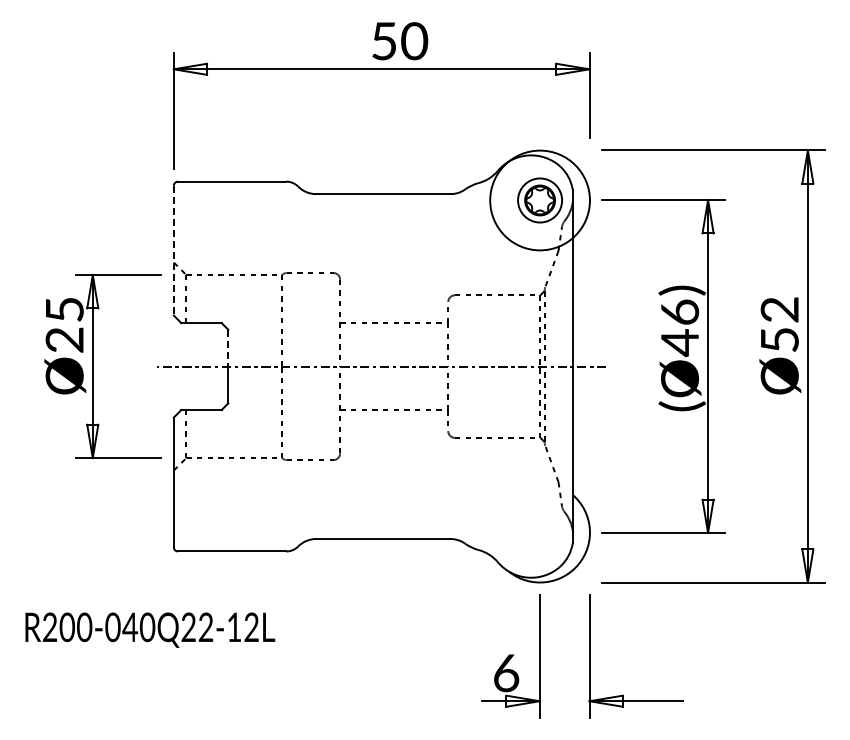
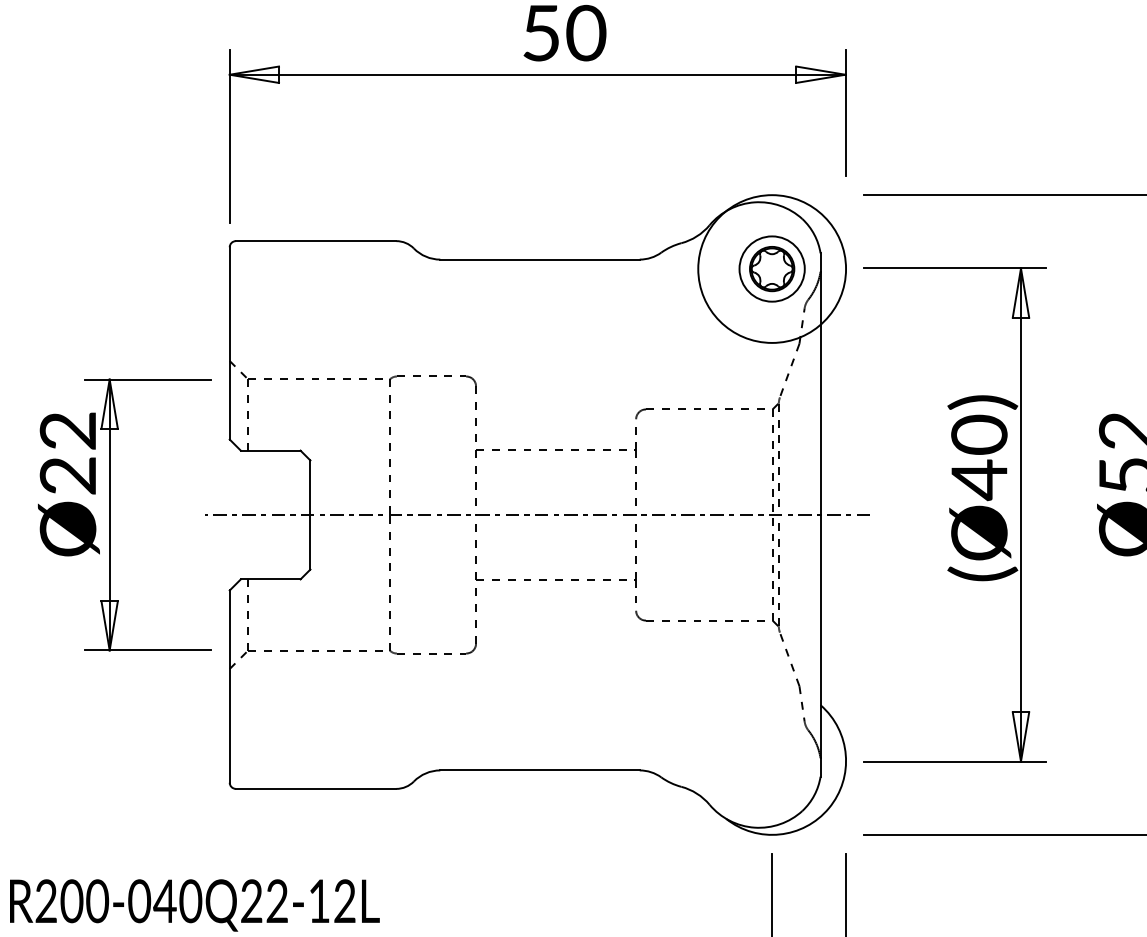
line: (173, 250) -> (229, 343), dashed -> solid
text: (64, 309) -> (67, 430), Ø25 -> Ø22
text: (679, 311) -> (978, 433), (Ø46) -> (Ø40)
line: (228, 348) -> (310, 488), dashed -> solid

